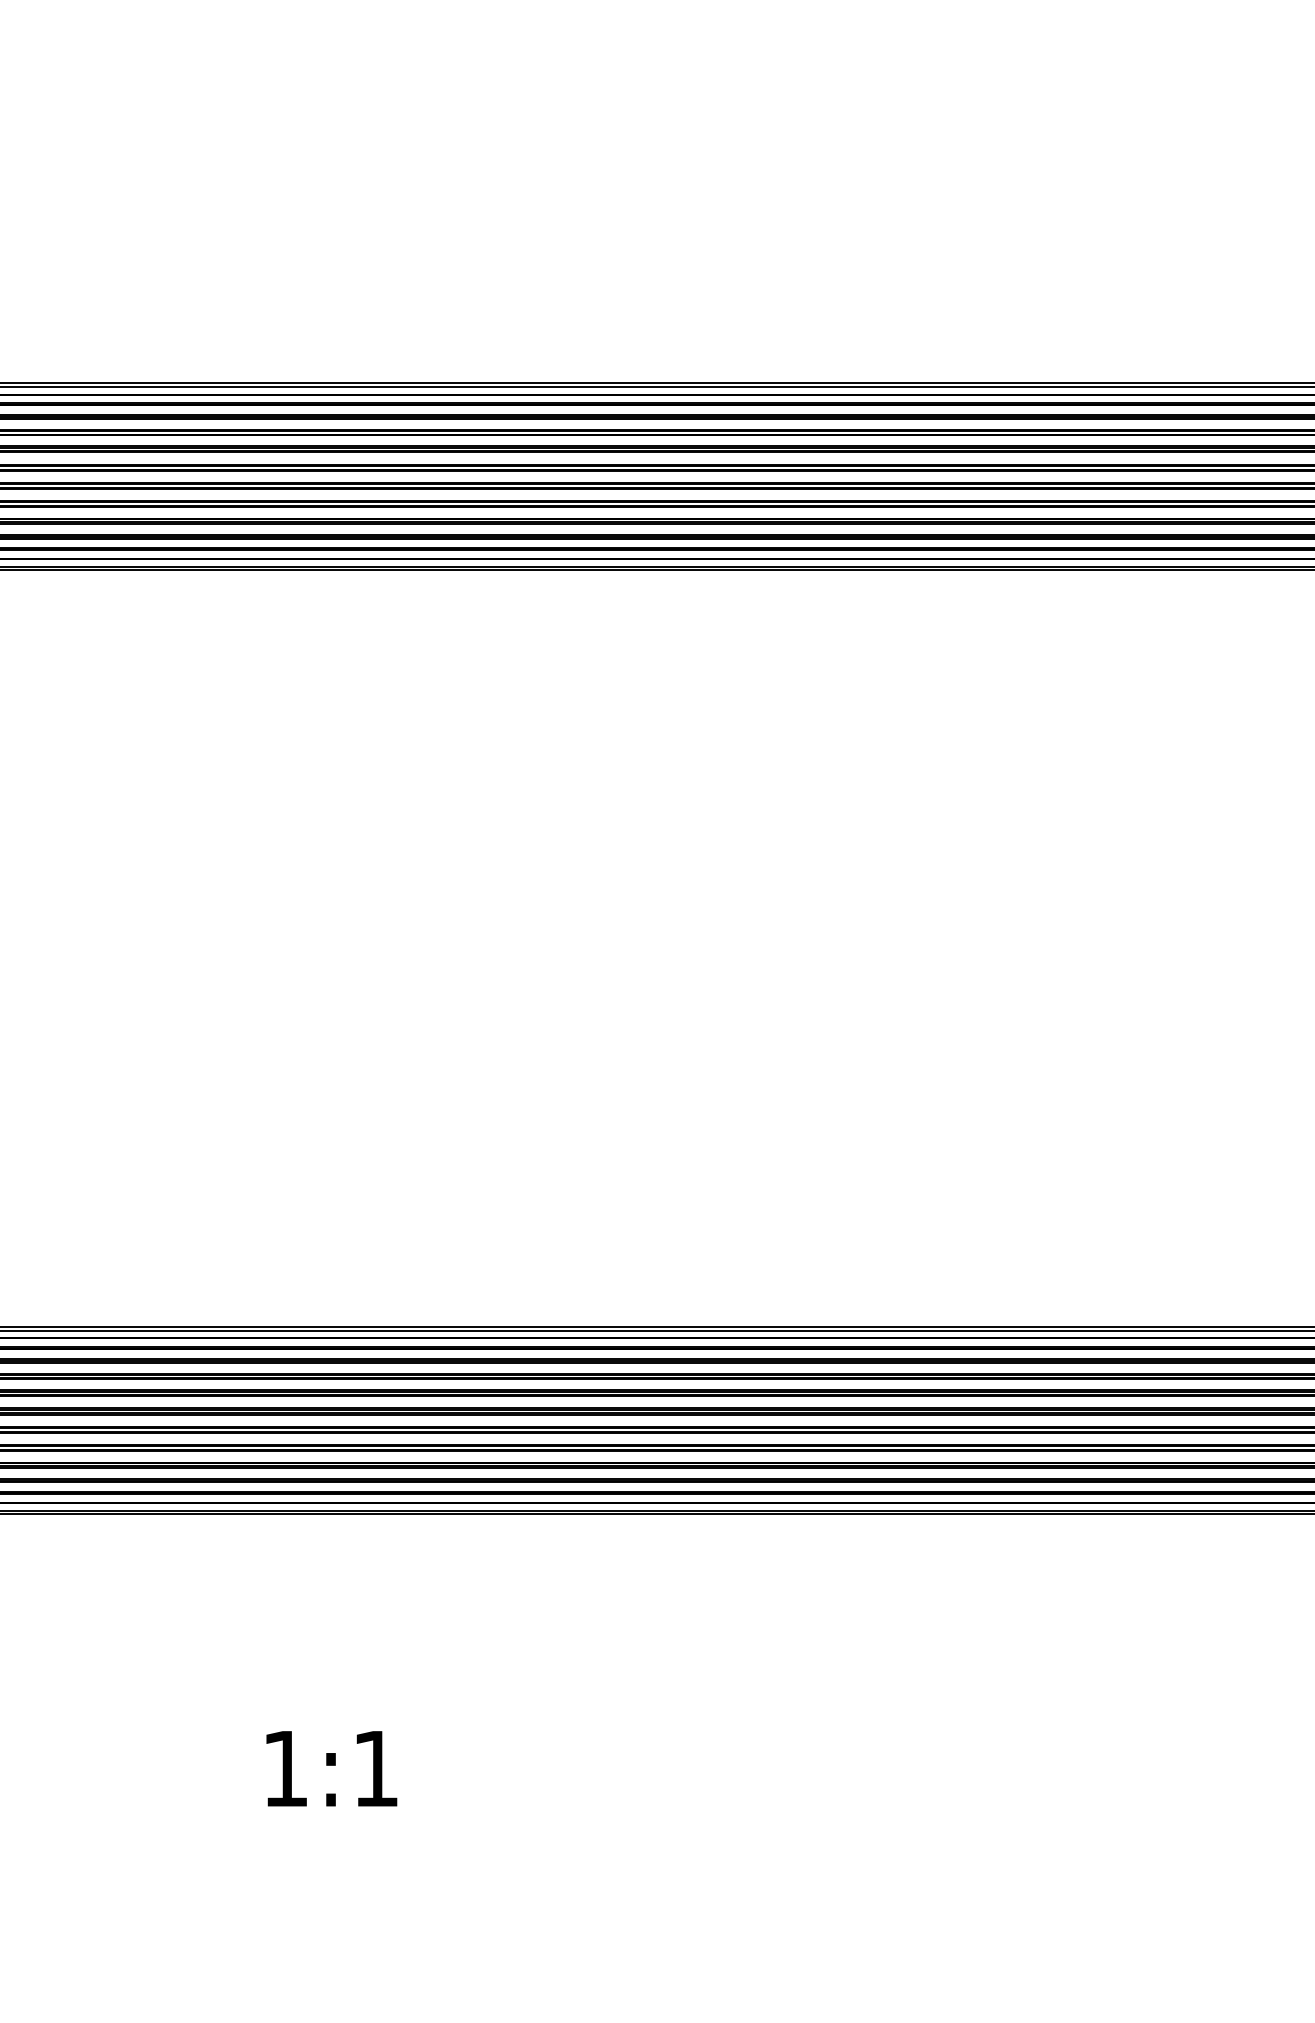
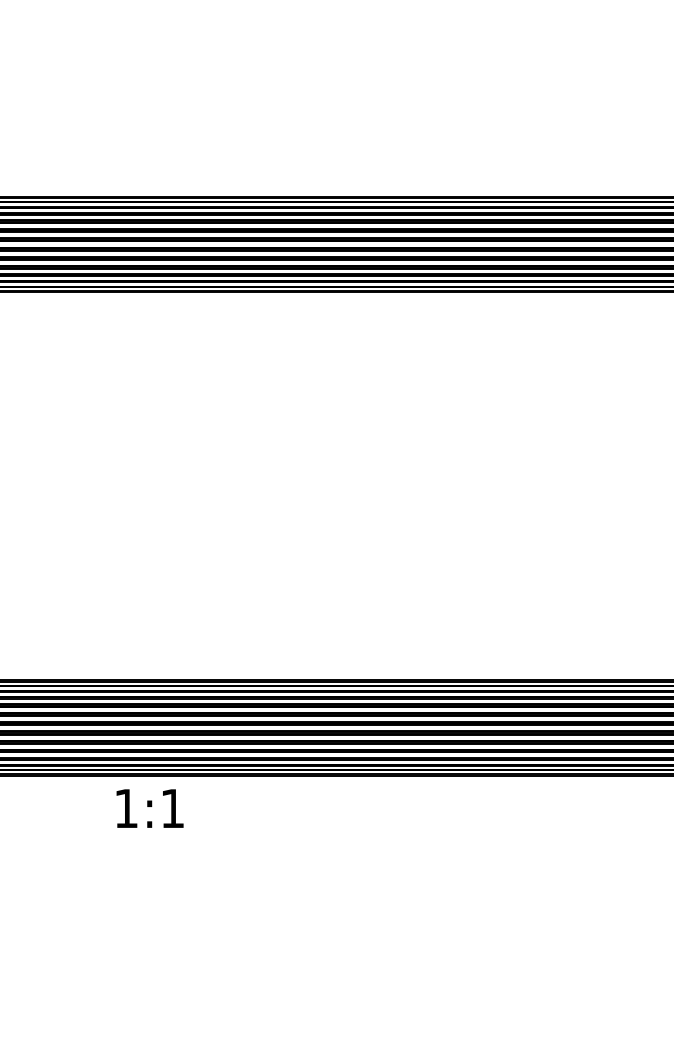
text: (330, 1768) -> (149, 808), moved

